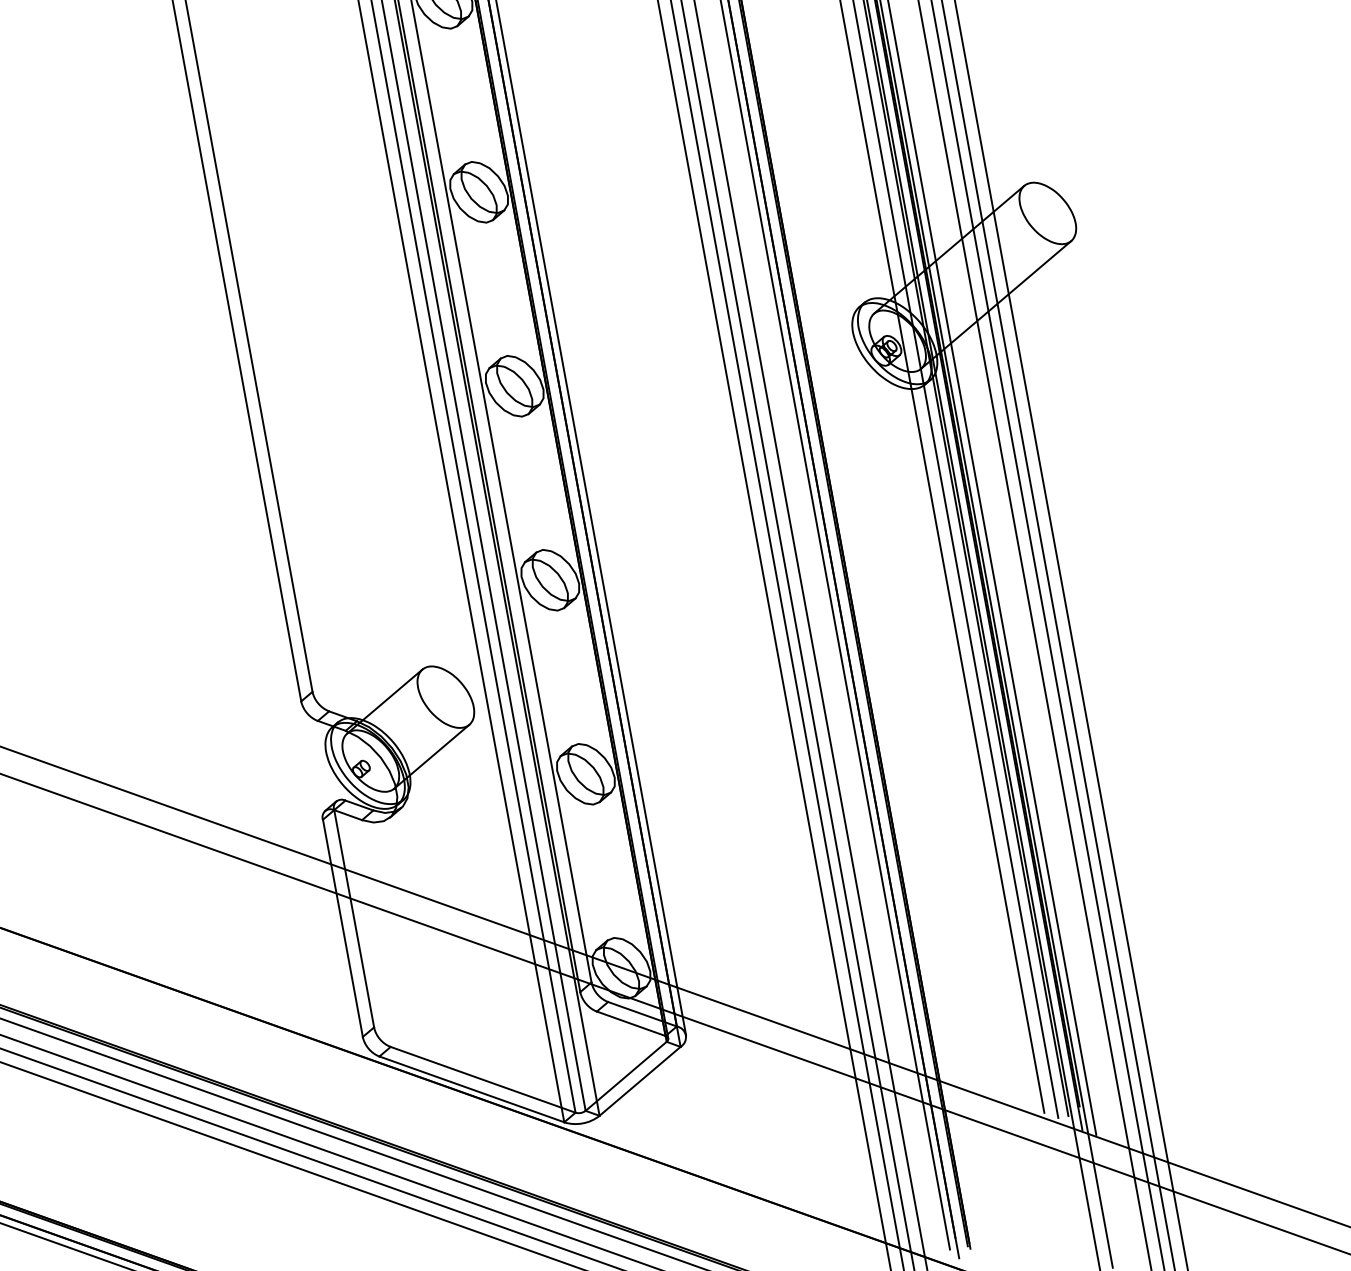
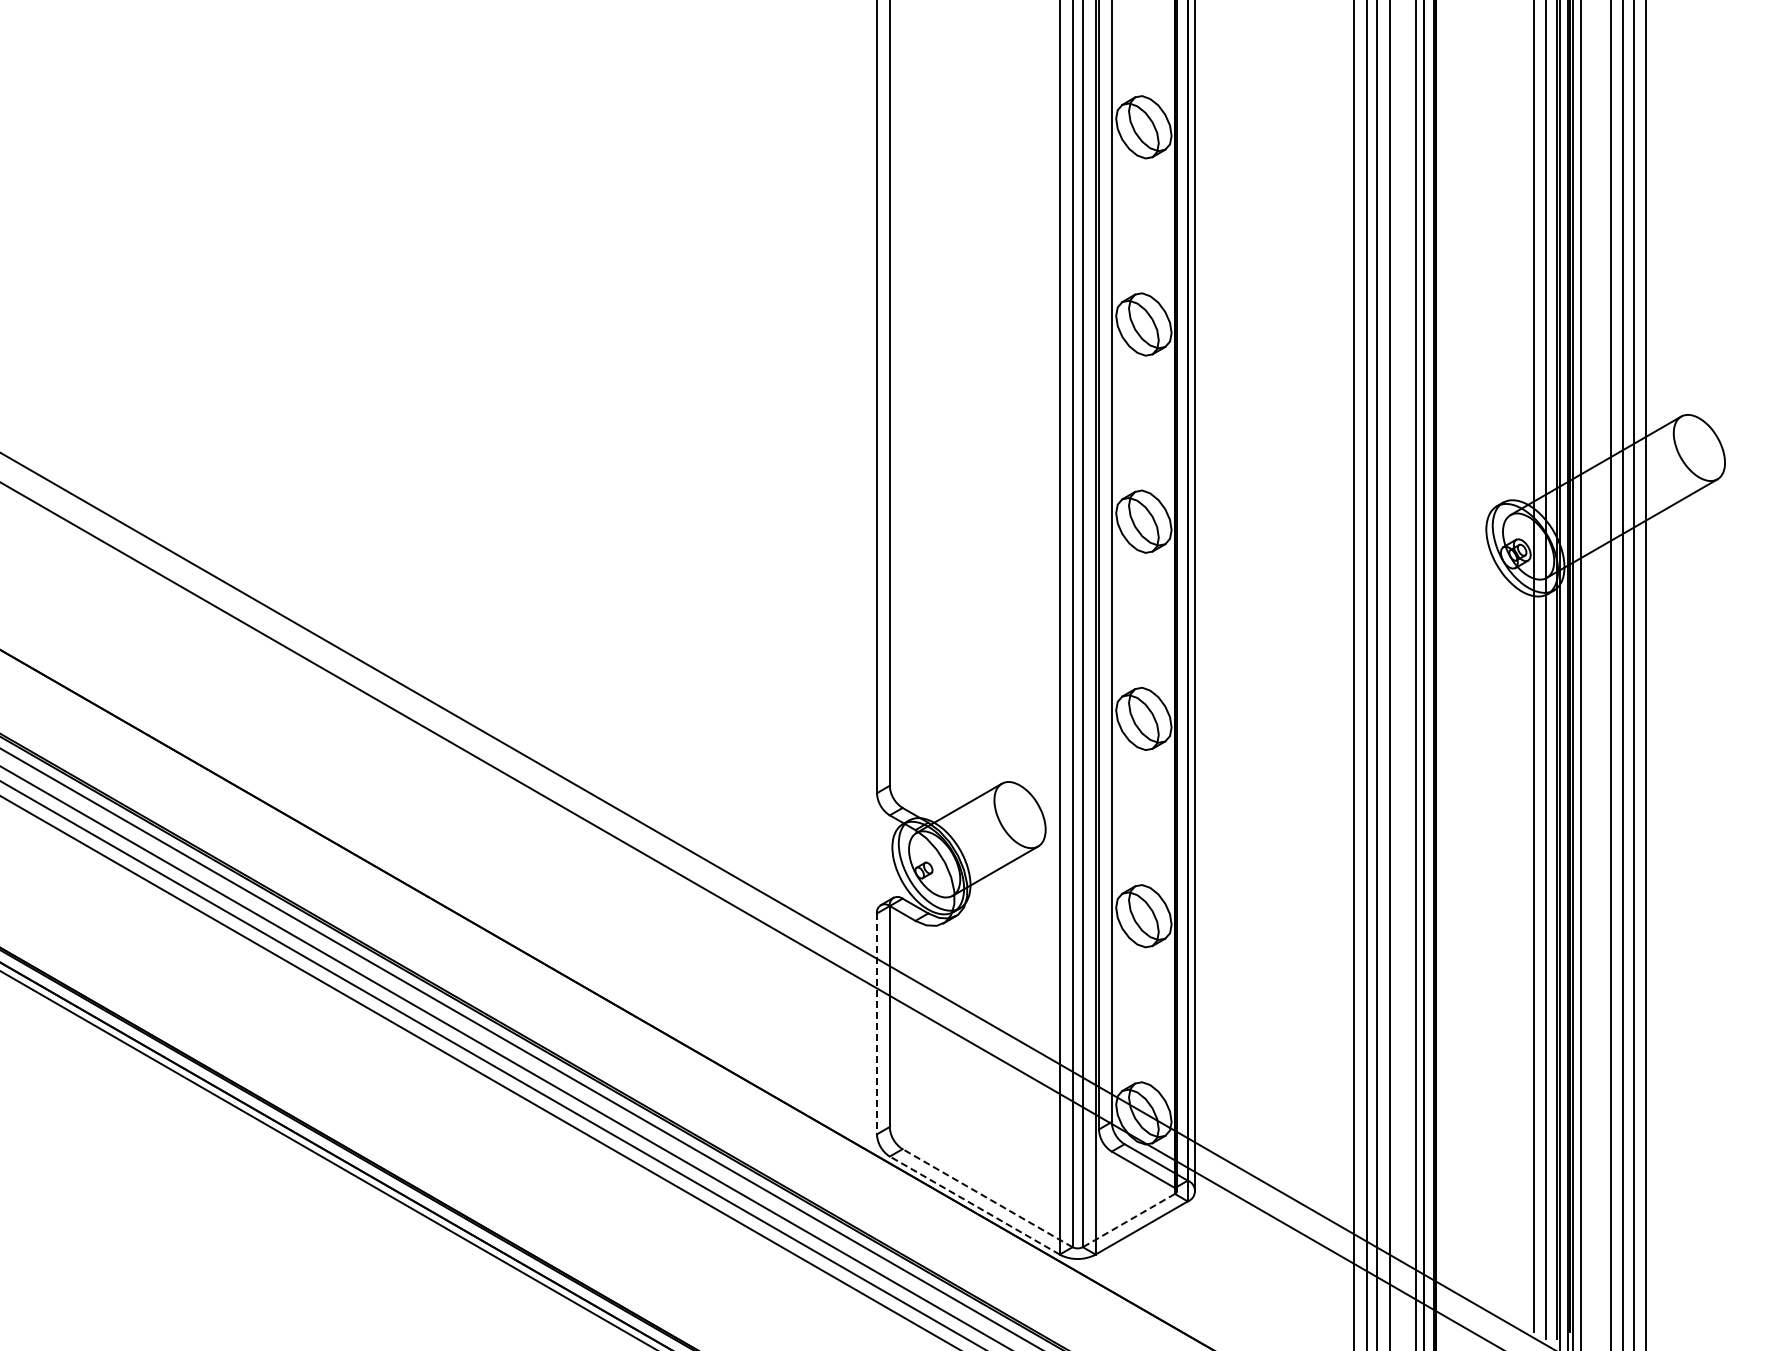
line: (343, 928) -> (877, 1024), solid -> dashed
line: (625, 1076) -> (1128, 1220), solid -> dashed
line: (482, 1079) -> (987, 1197), solid -> dashed
line: (471, 1089) -> (974, 1205), solid -> dashed

